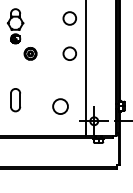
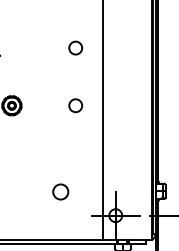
circle: (69, 18) -> (75, 48), size x0.62
circle: (69, 53) -> (75, 105), size x0.62
circle: (60, 106) -> (60, 191), size x0.62

